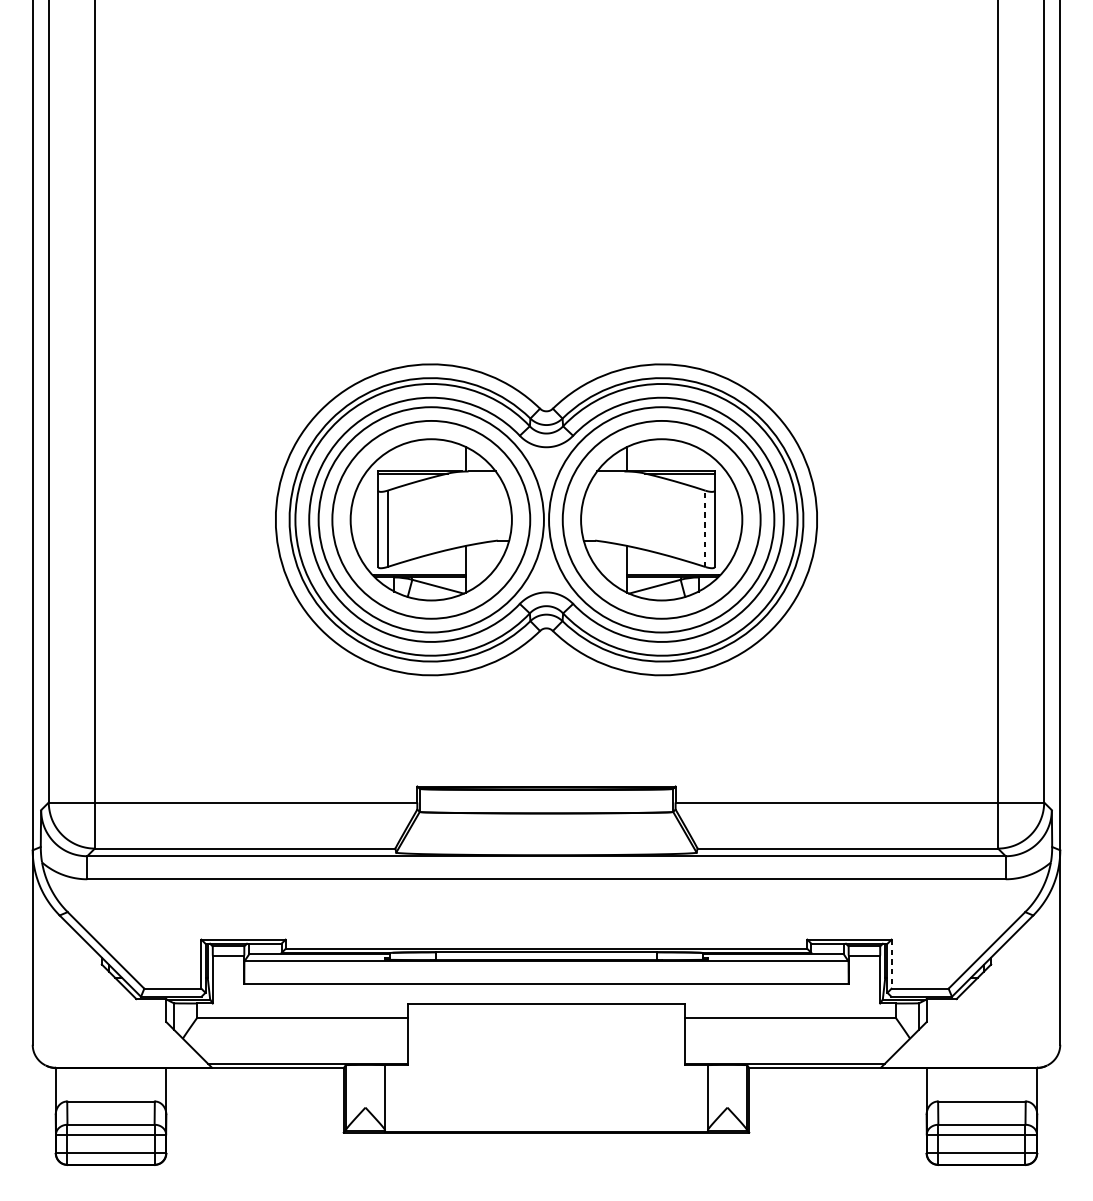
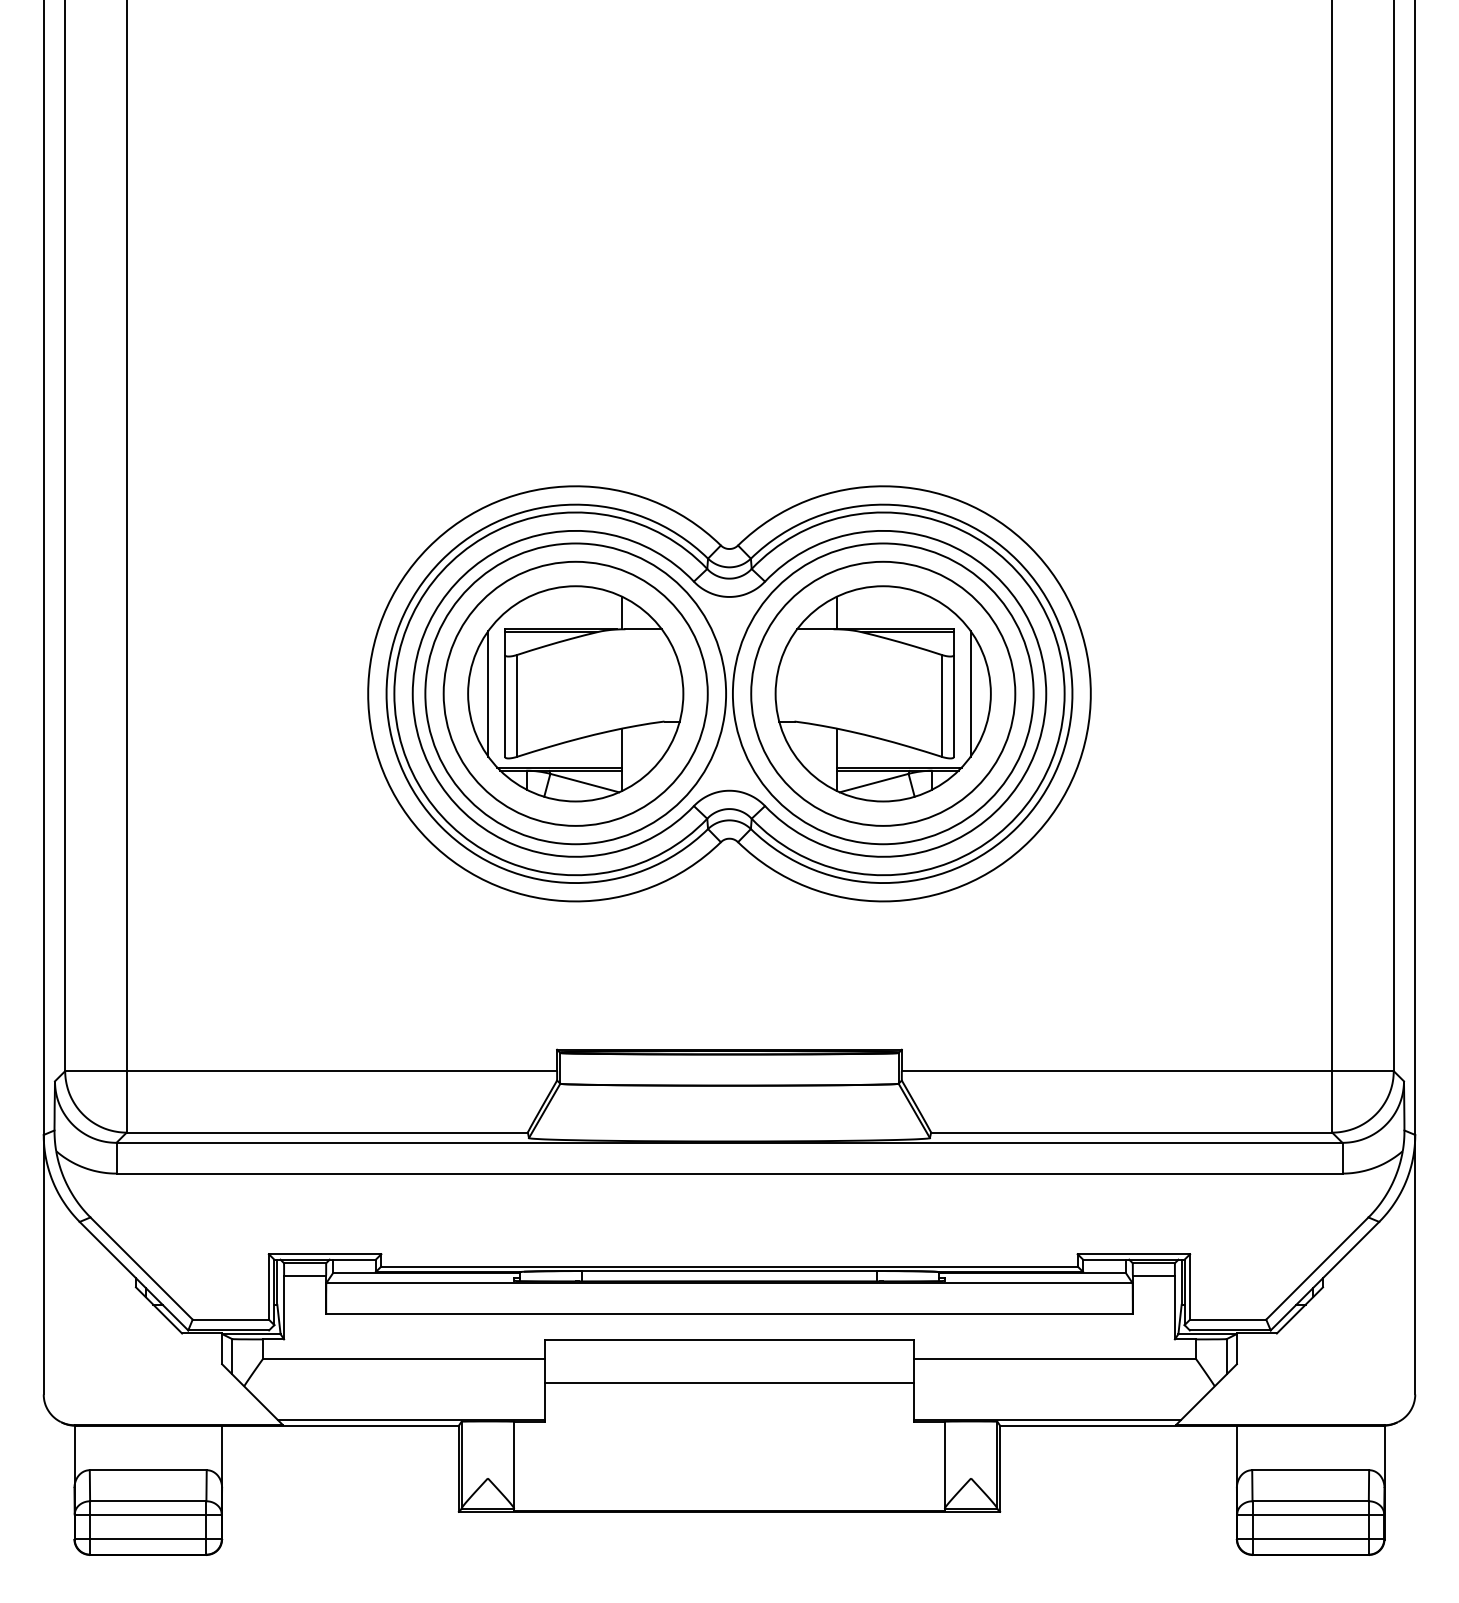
line: (365, 519) -> (488, 693), added
line: (727, 519) -> (970, 693), added
line: (705, 528) -> (941, 705), dashed -> solid
line: (891, 963) -> (1190, 1286), dashed -> solid
line: (546, 1035) -> (729, 1382), added

